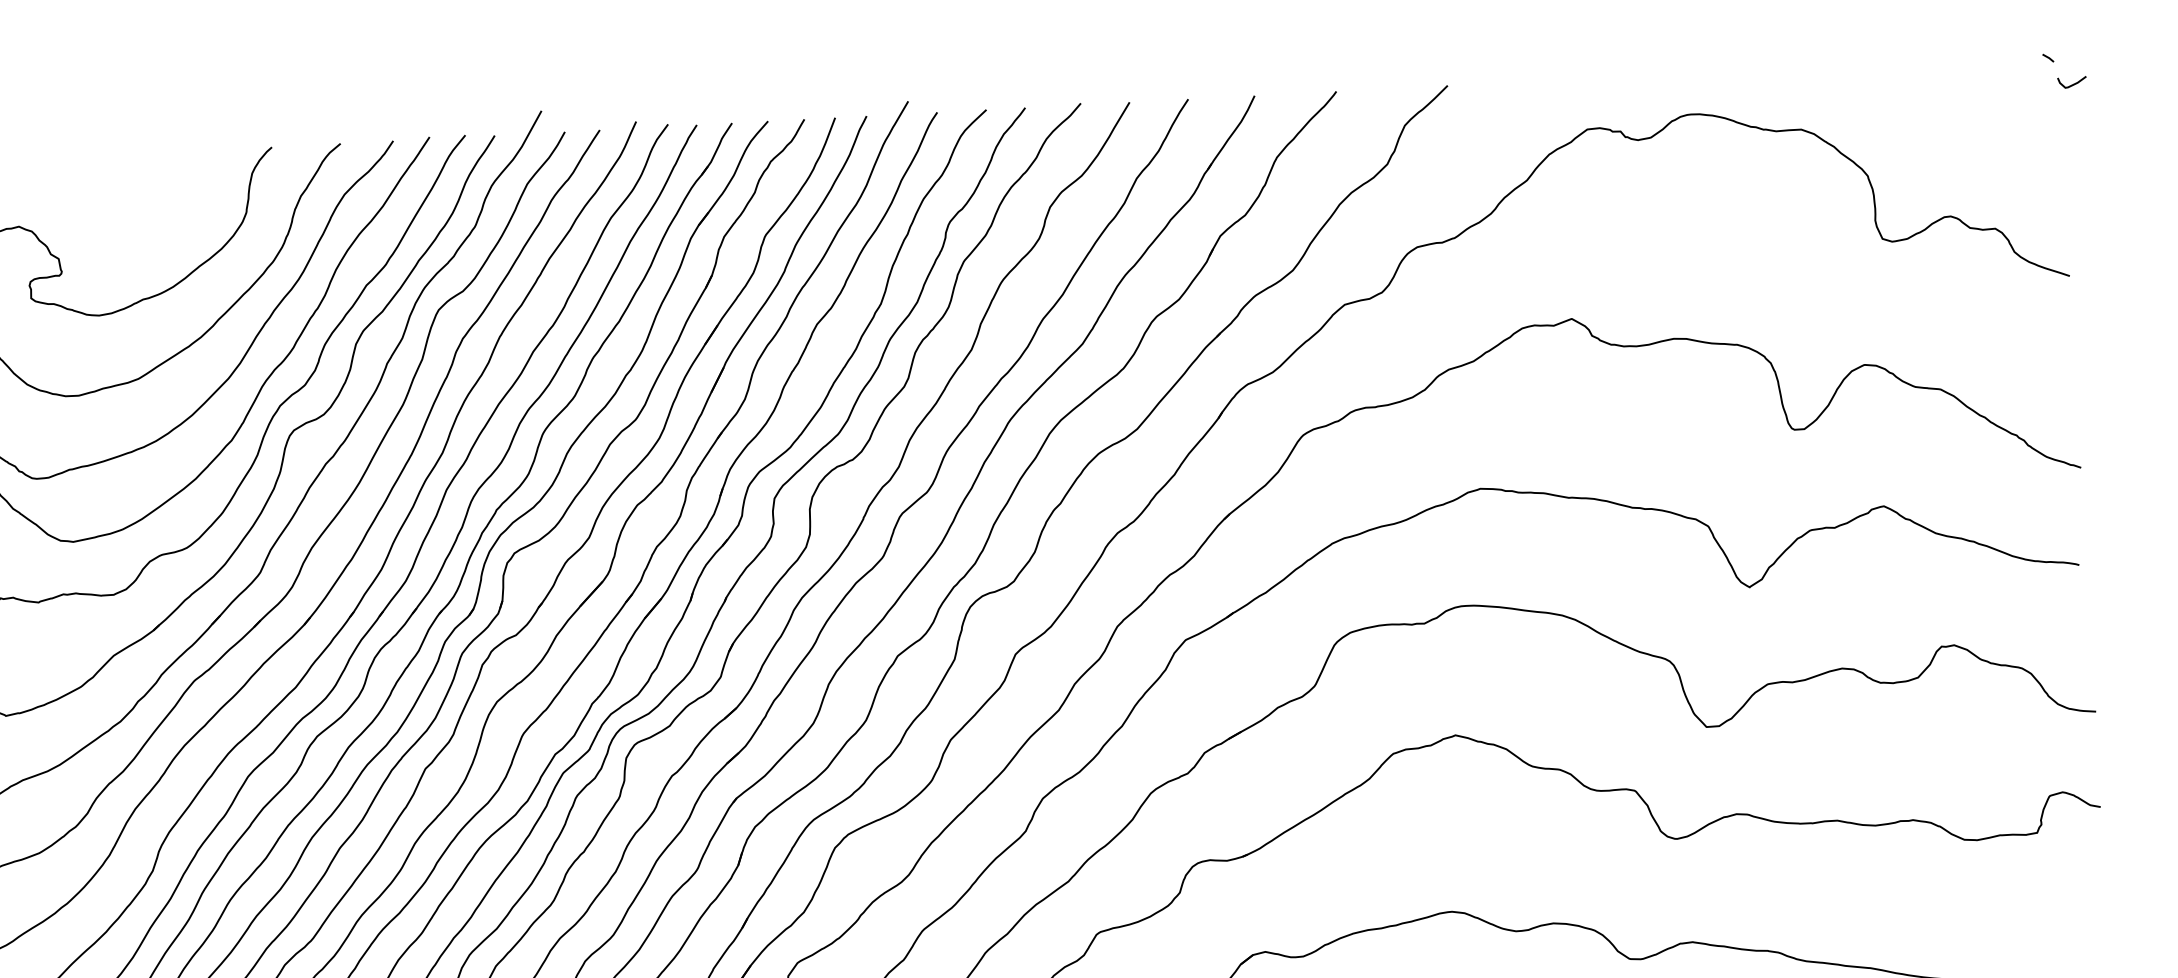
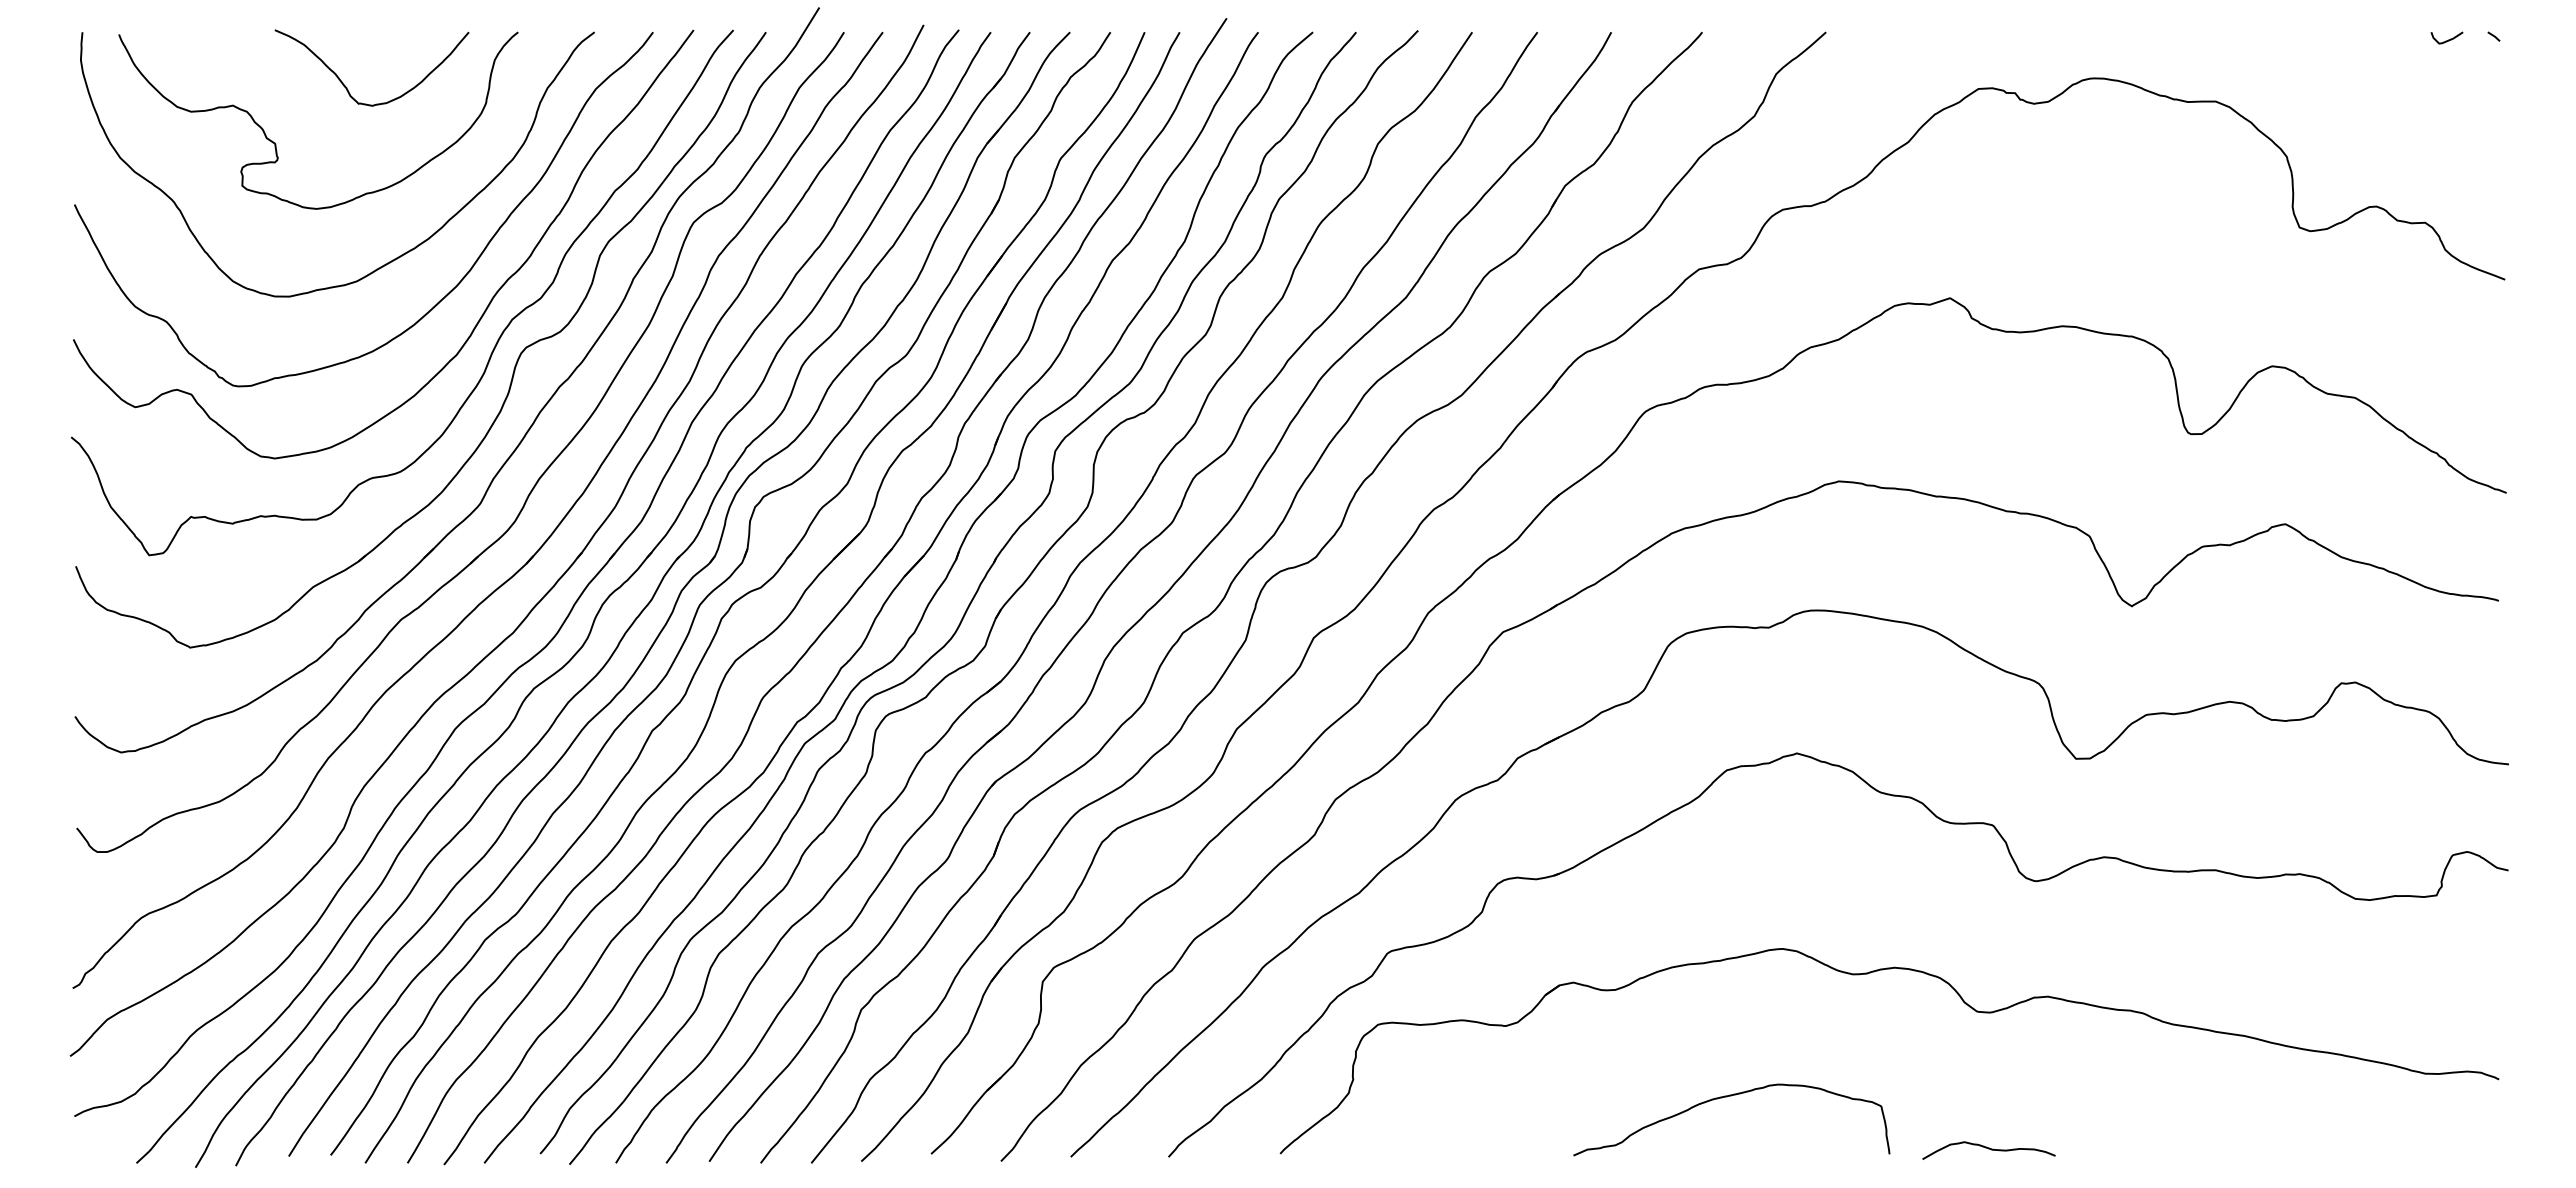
curve: (2073, 83) -> (2448, 39), moved
curve: (121, 204) -> (347, 87), added

